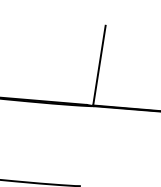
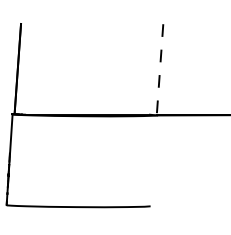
line: (99, 65) -> (160, 69), solid -> dashed

